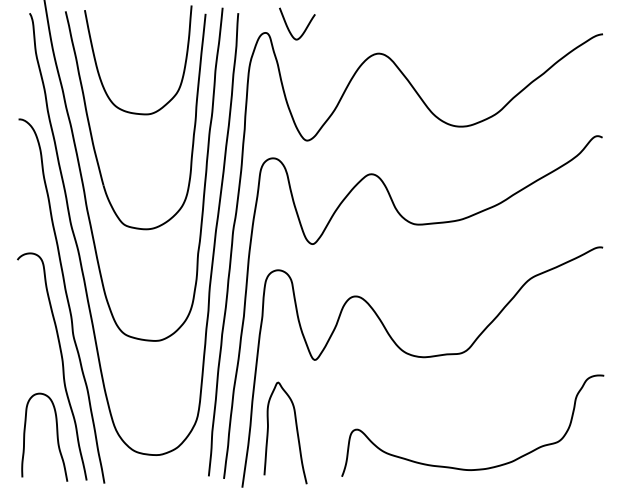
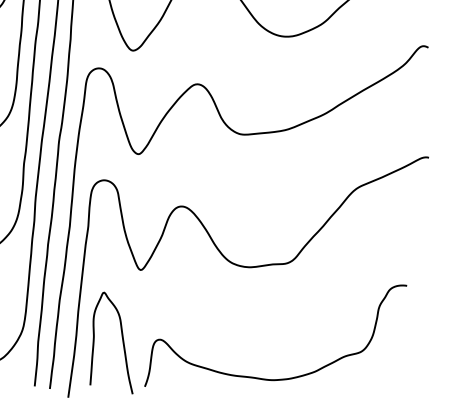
curve: (476, 468) -> (279, 378), moved

